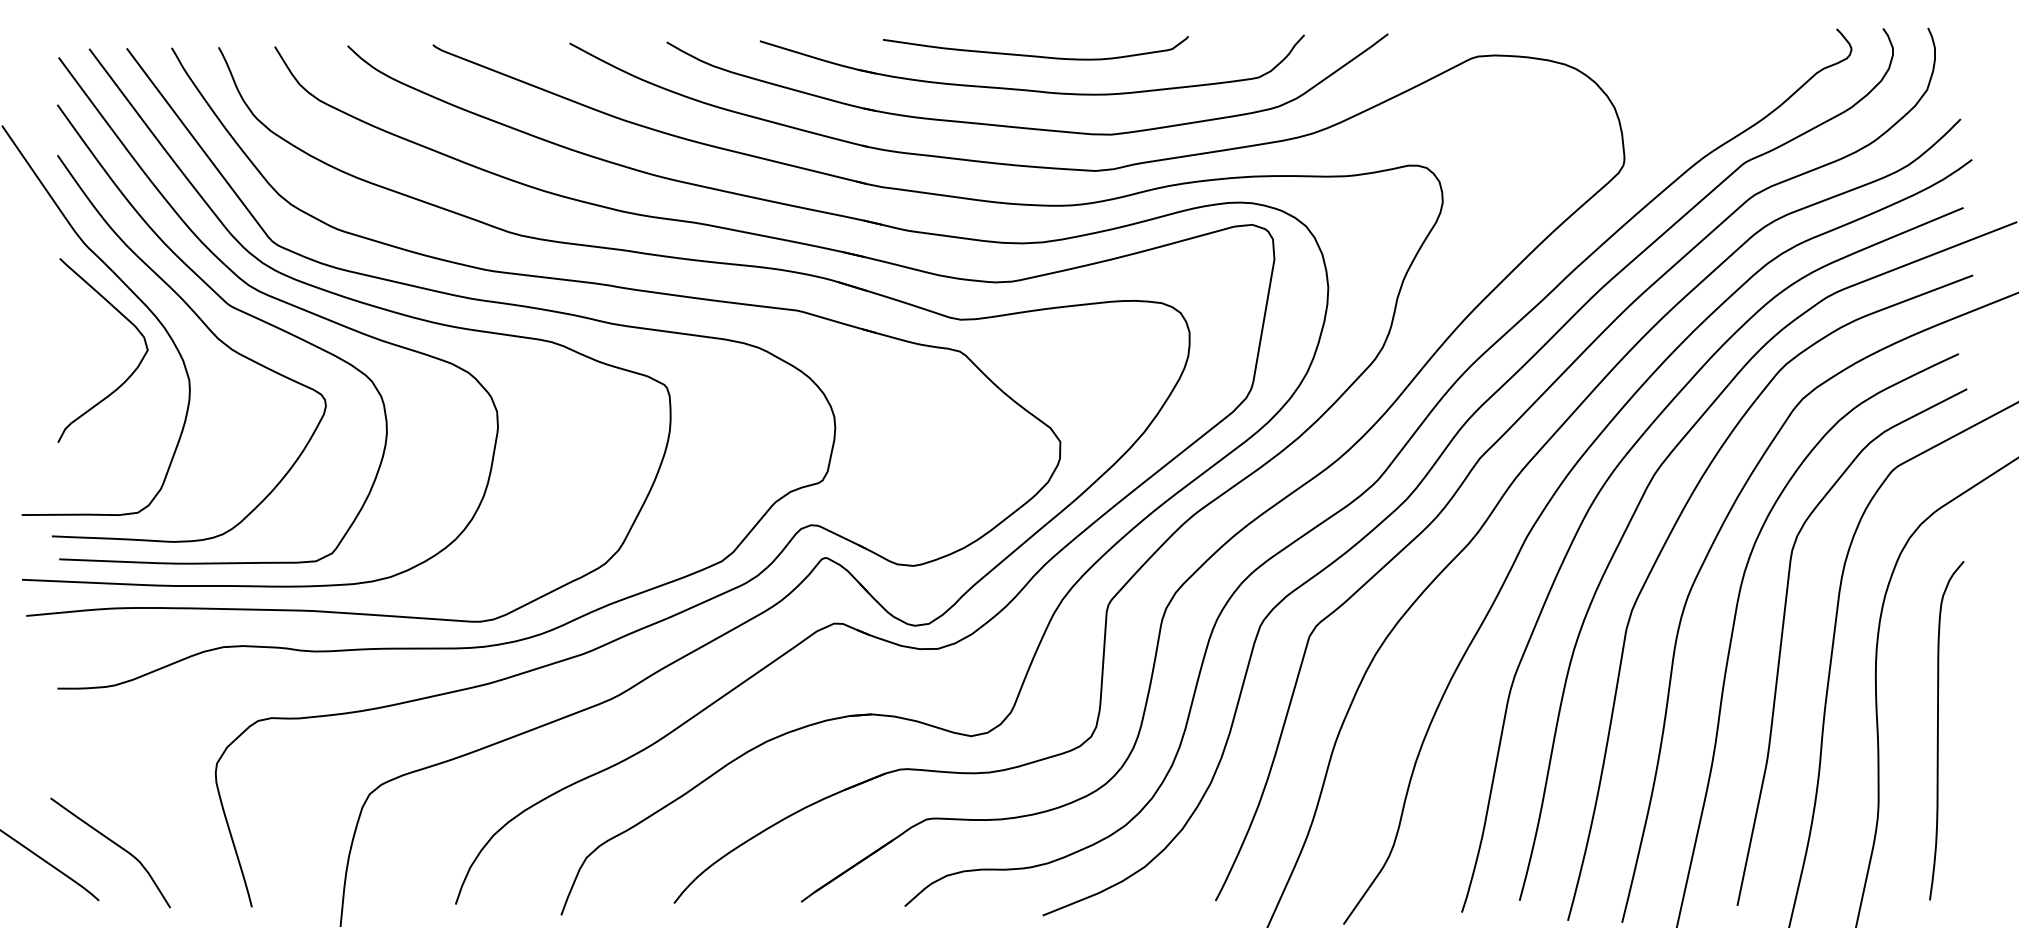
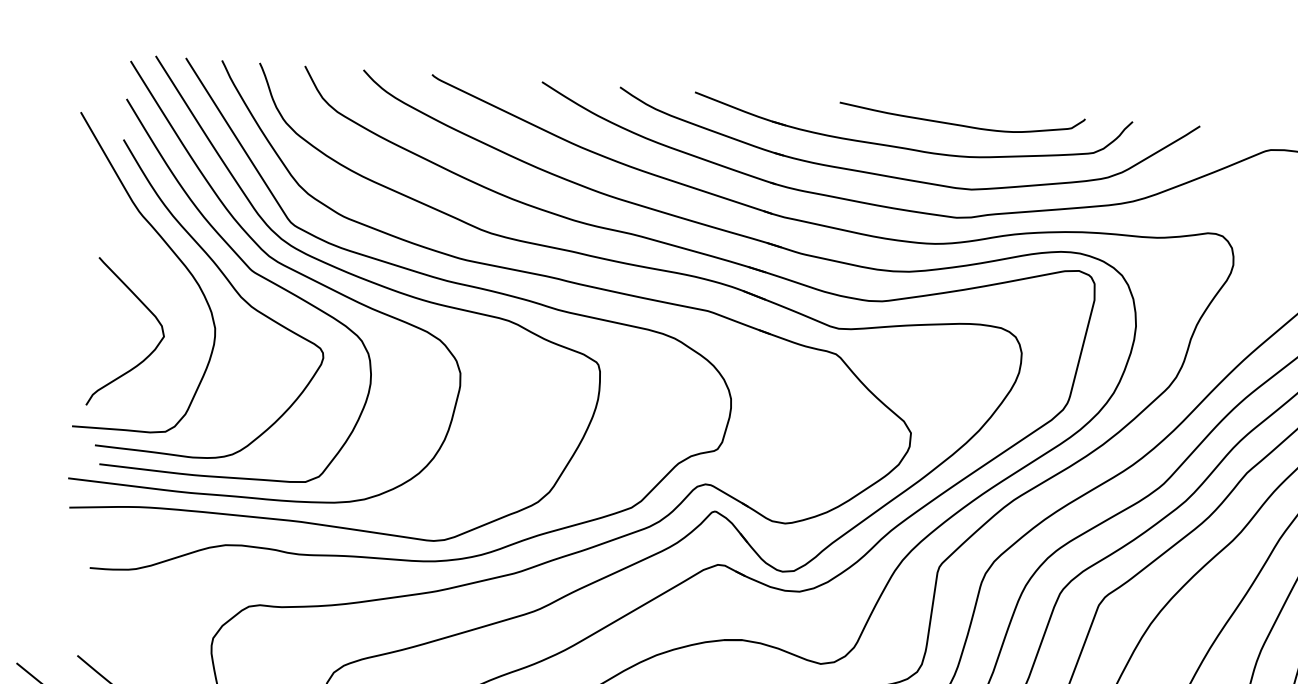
curve: (1035, 55) -> (961, 124), moved
curve: (128, 376) -> (146, 356), moved

